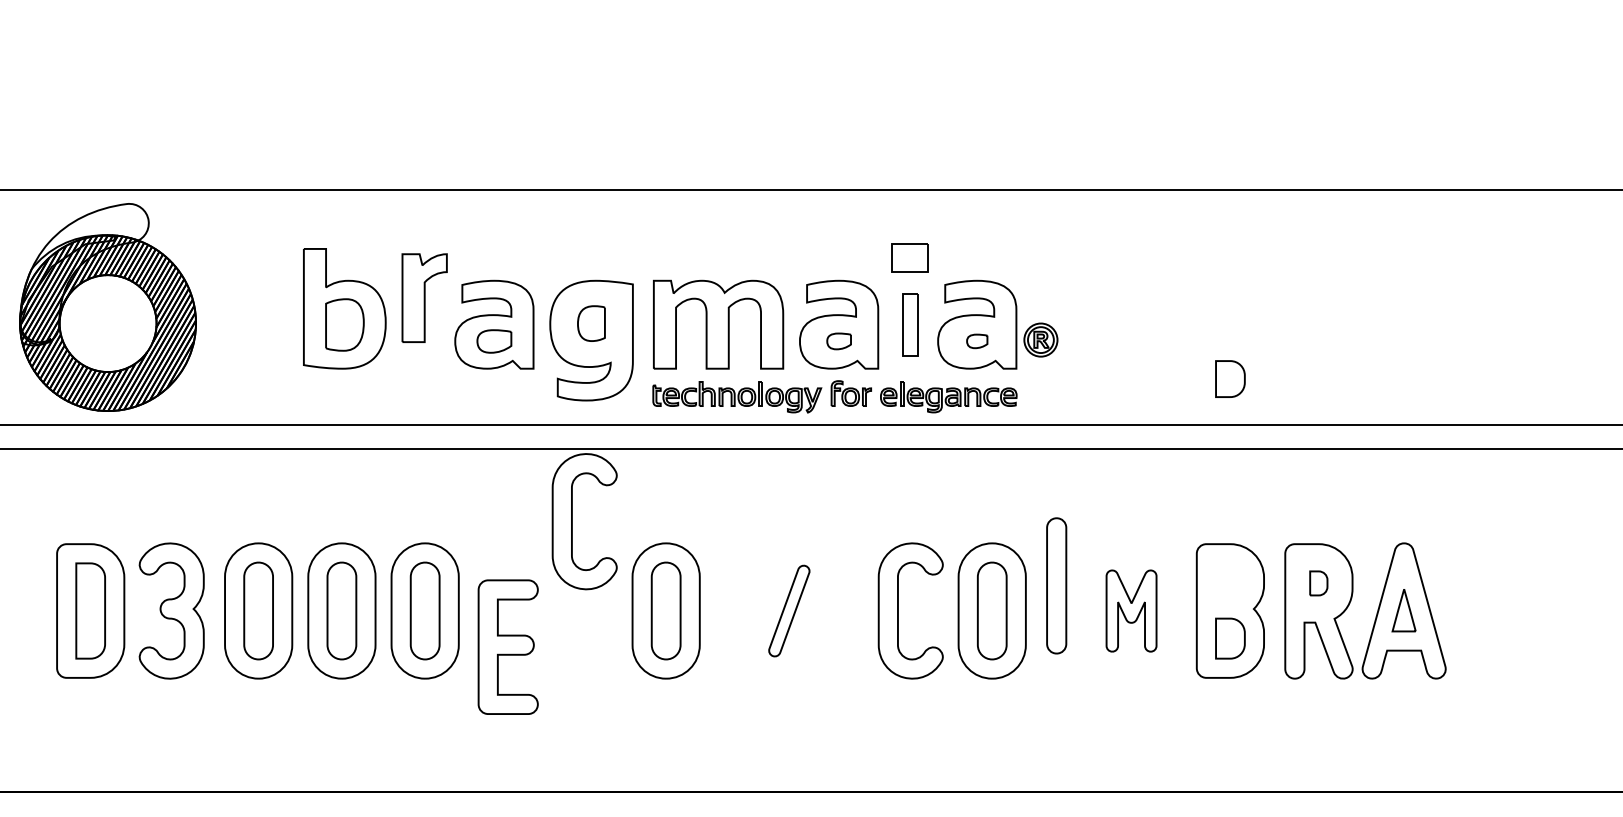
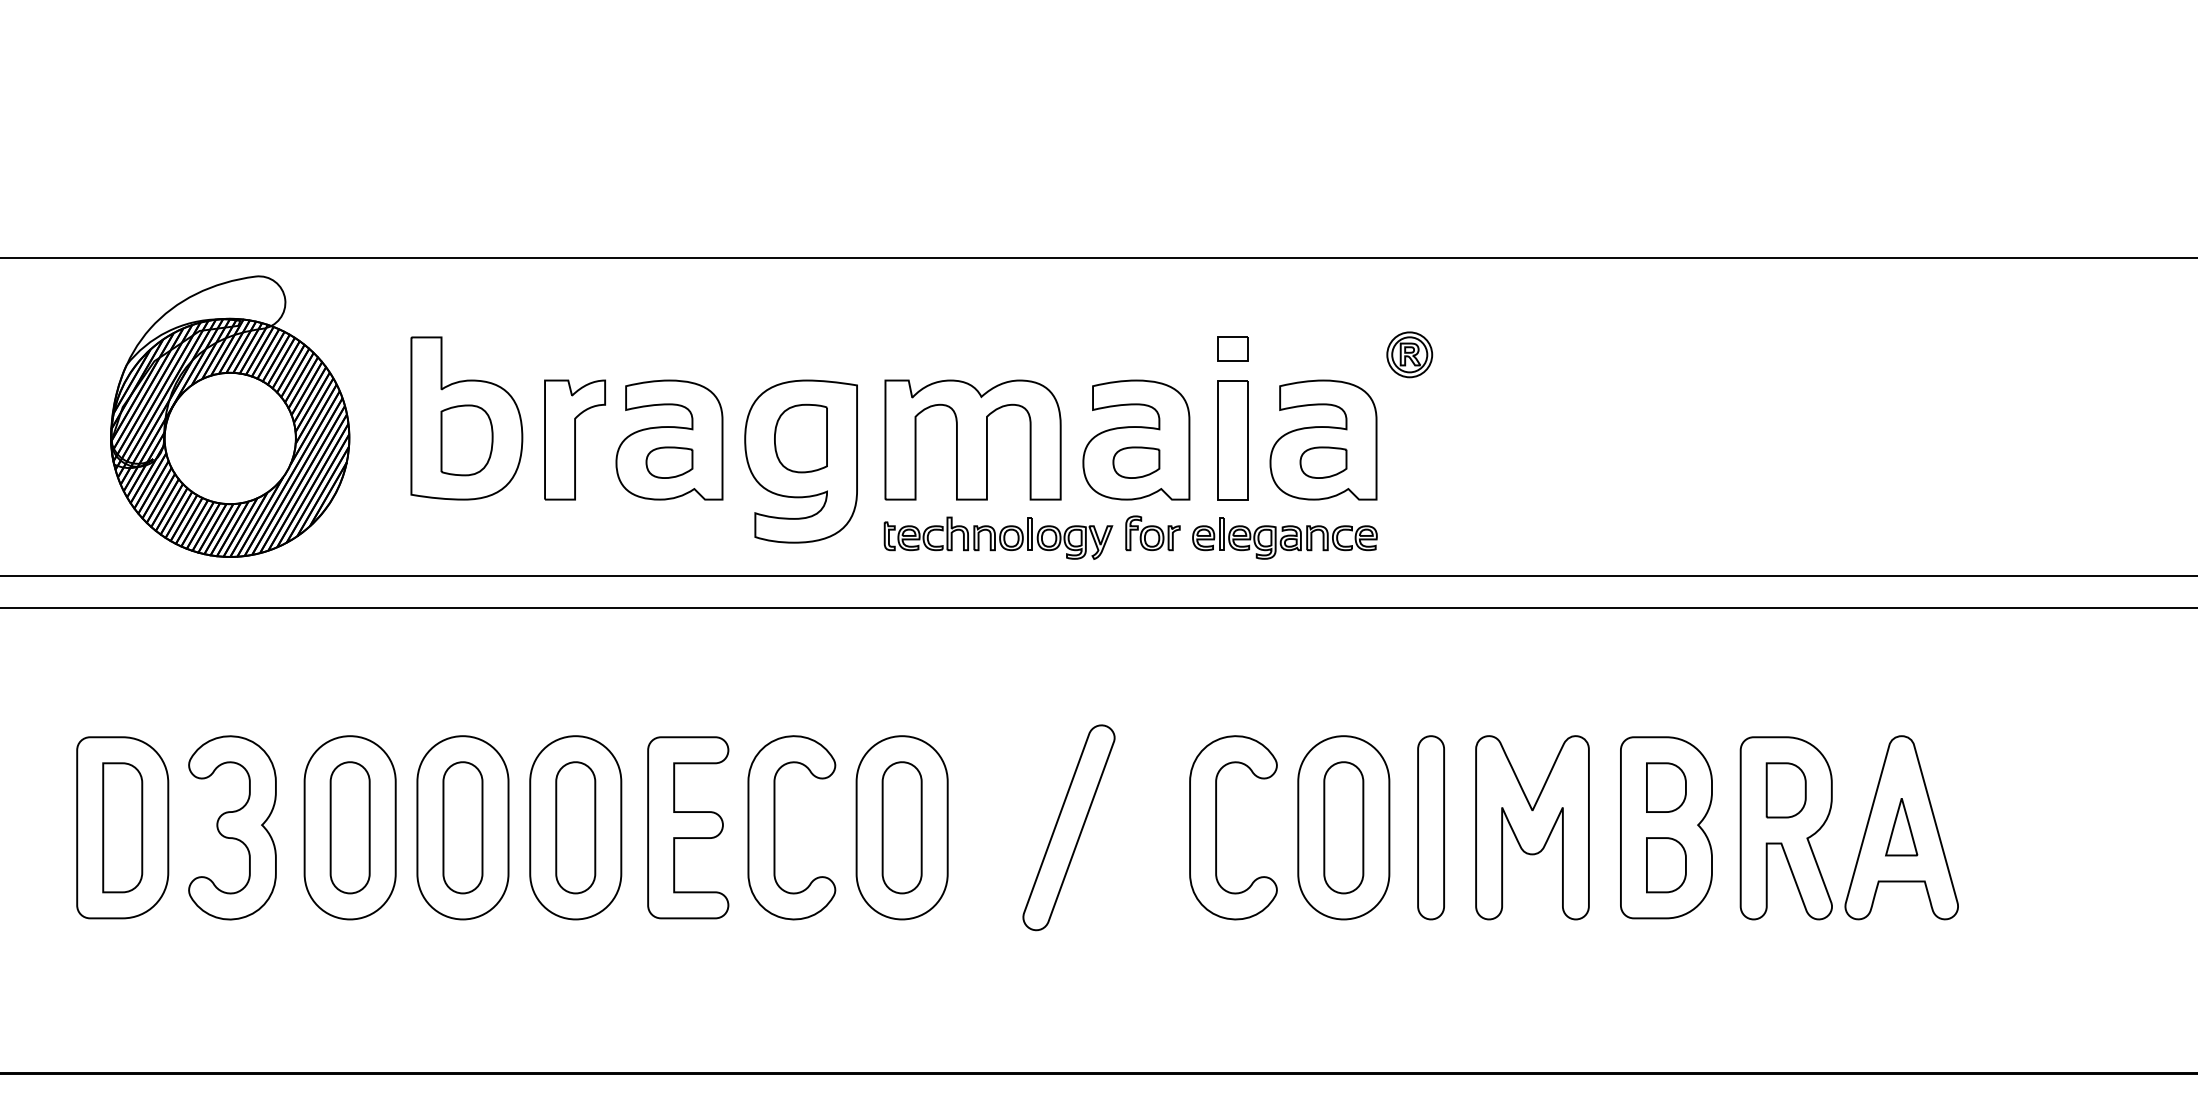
part: (910, 257) -> (1232, 348), size x0.62
part: (424, 297) -> (574, 439), moved
part: (108, 307) -> (230, 416), moved
part: (591, 323) -> (800, 438), size x1.43
part: (910, 325) -> (1232, 440), size x1.43
part: (1040, 339) -> (1409, 354), moved
part: (839, 341) -> (1136, 462), size x1.43
part: (977, 341) -> (1323, 462), size x1.67
part: (1230, 378) -> (1666, 787), moved
part: (572, 521) -> (775, 827), moved
part: (1318, 583) -> (1785, 790), size x1.67
part: (1056, 585) -> (1430, 827), moved
part: (788, 610) -> (1068, 827), size x1.67
part: (1131, 610) -> (1532, 827), size x1.67
part: (508, 646) -> (688, 827), moved

